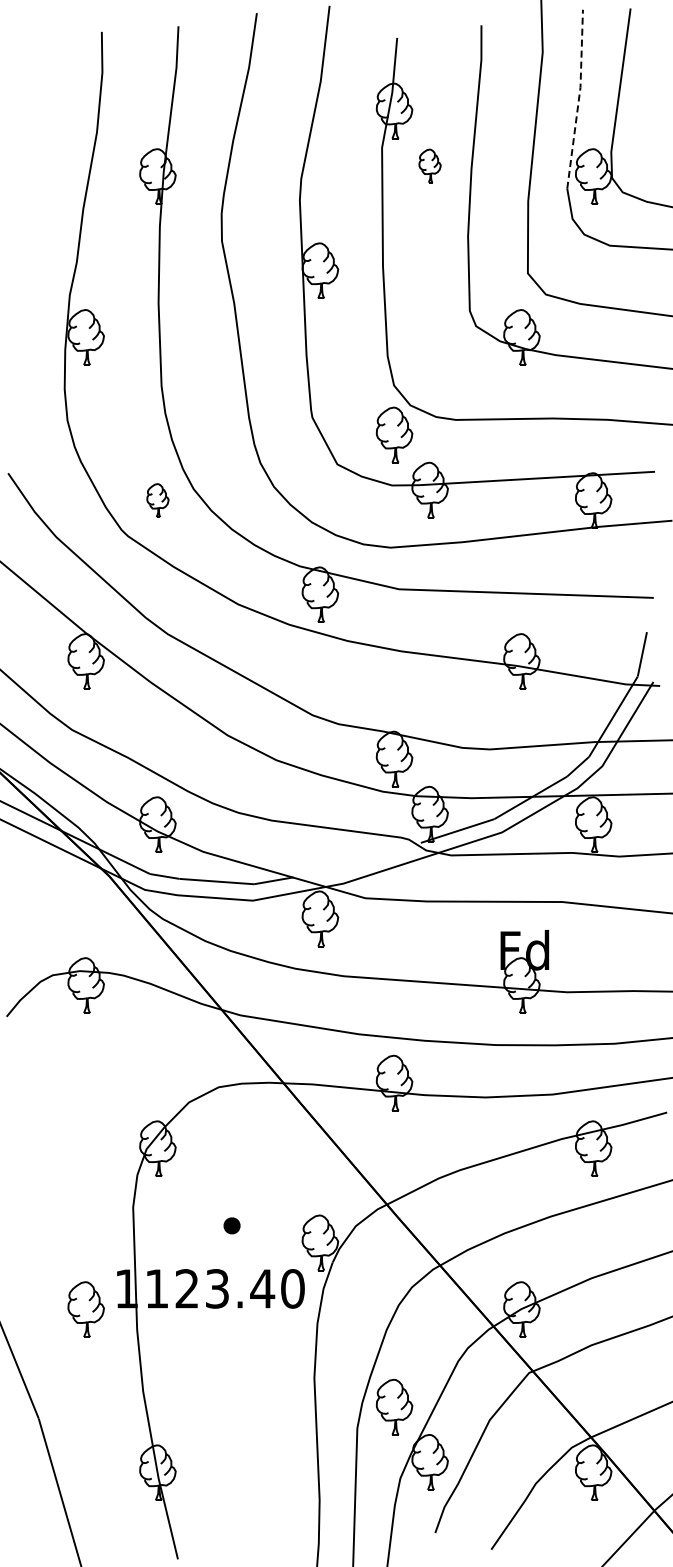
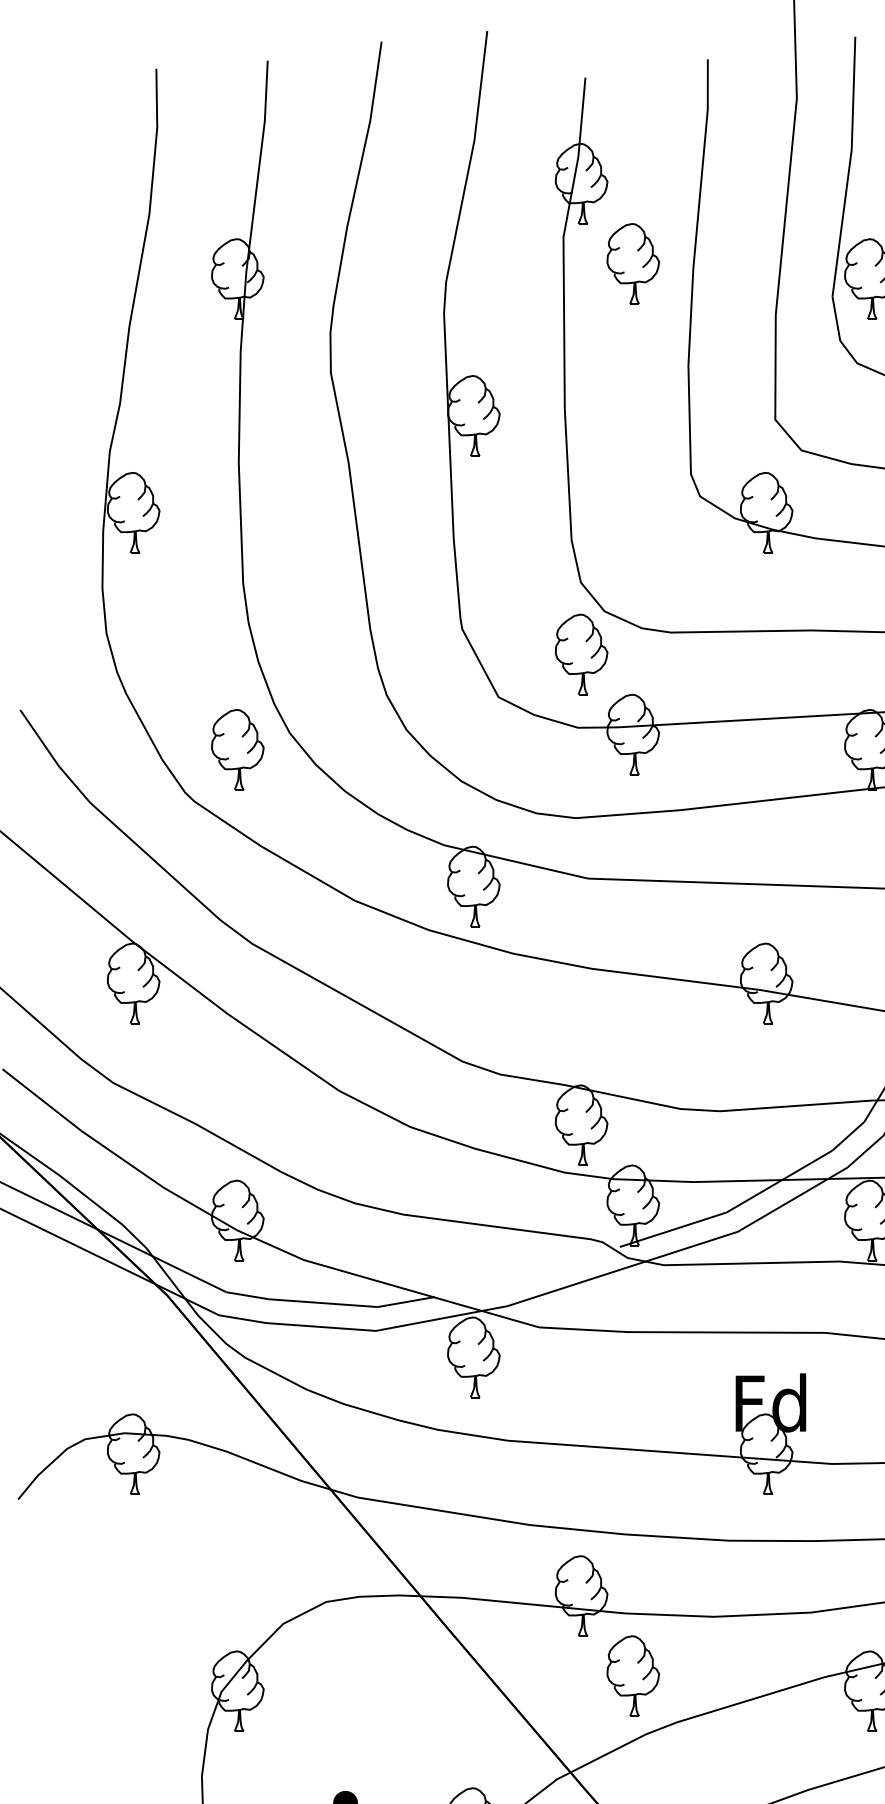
line: (578, 99) -> (848, 167), dashed -> solid
part: (429, 165) -> (632, 262), size x1.67
part: (157, 500) -> (237, 749), size x1.67
part: (429, 1138) -> (632, 1676), added

